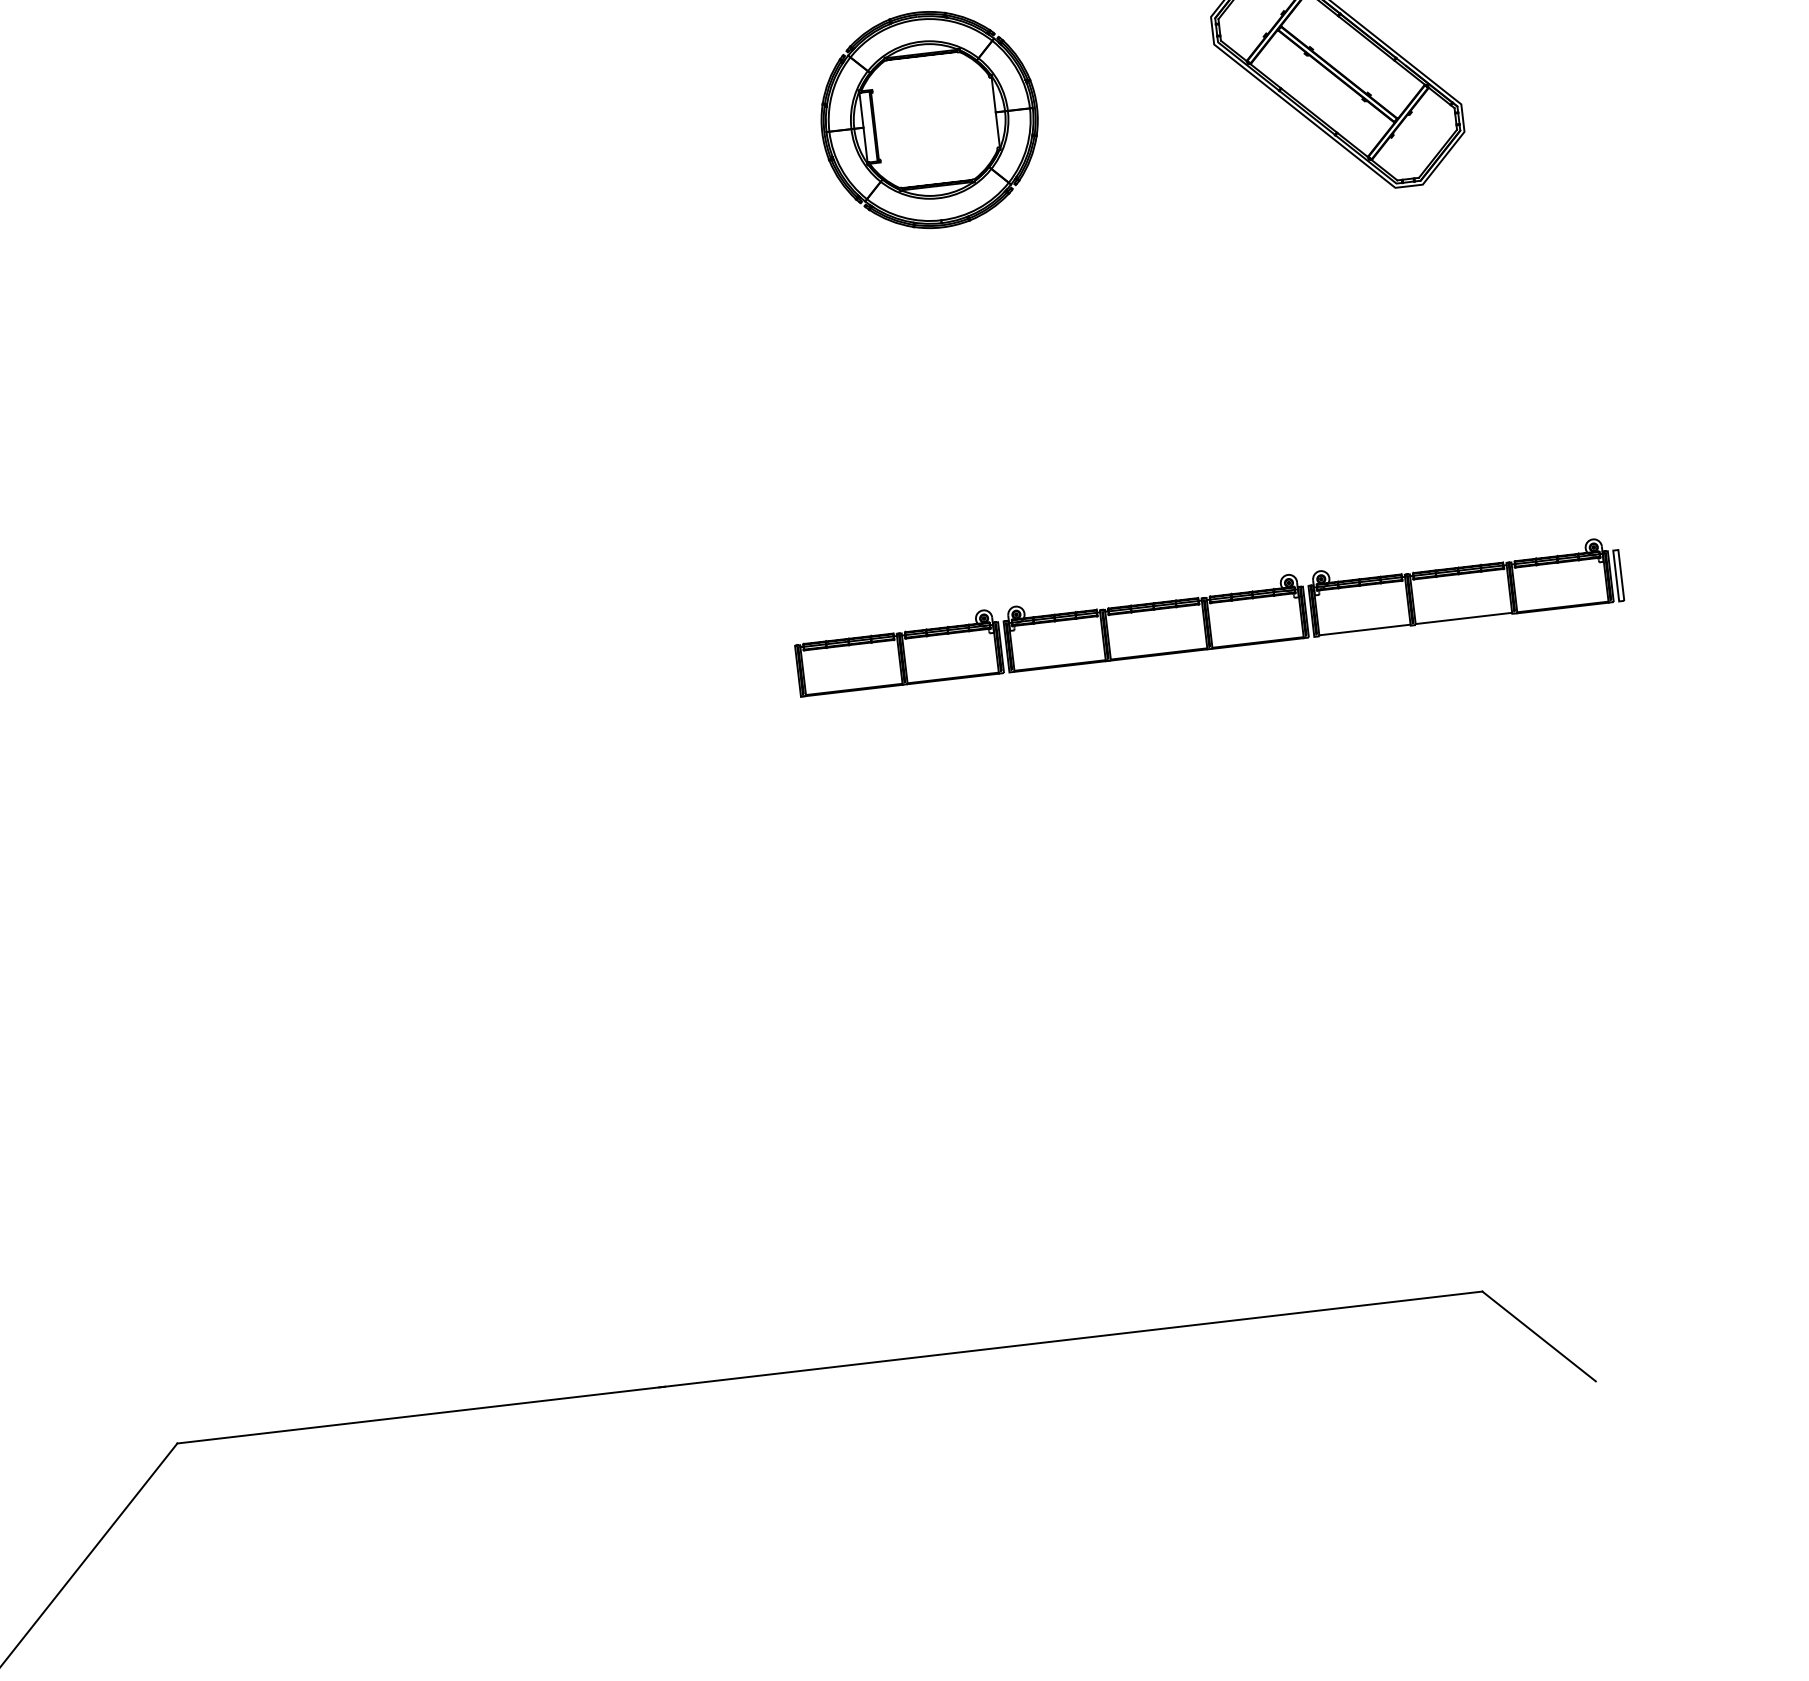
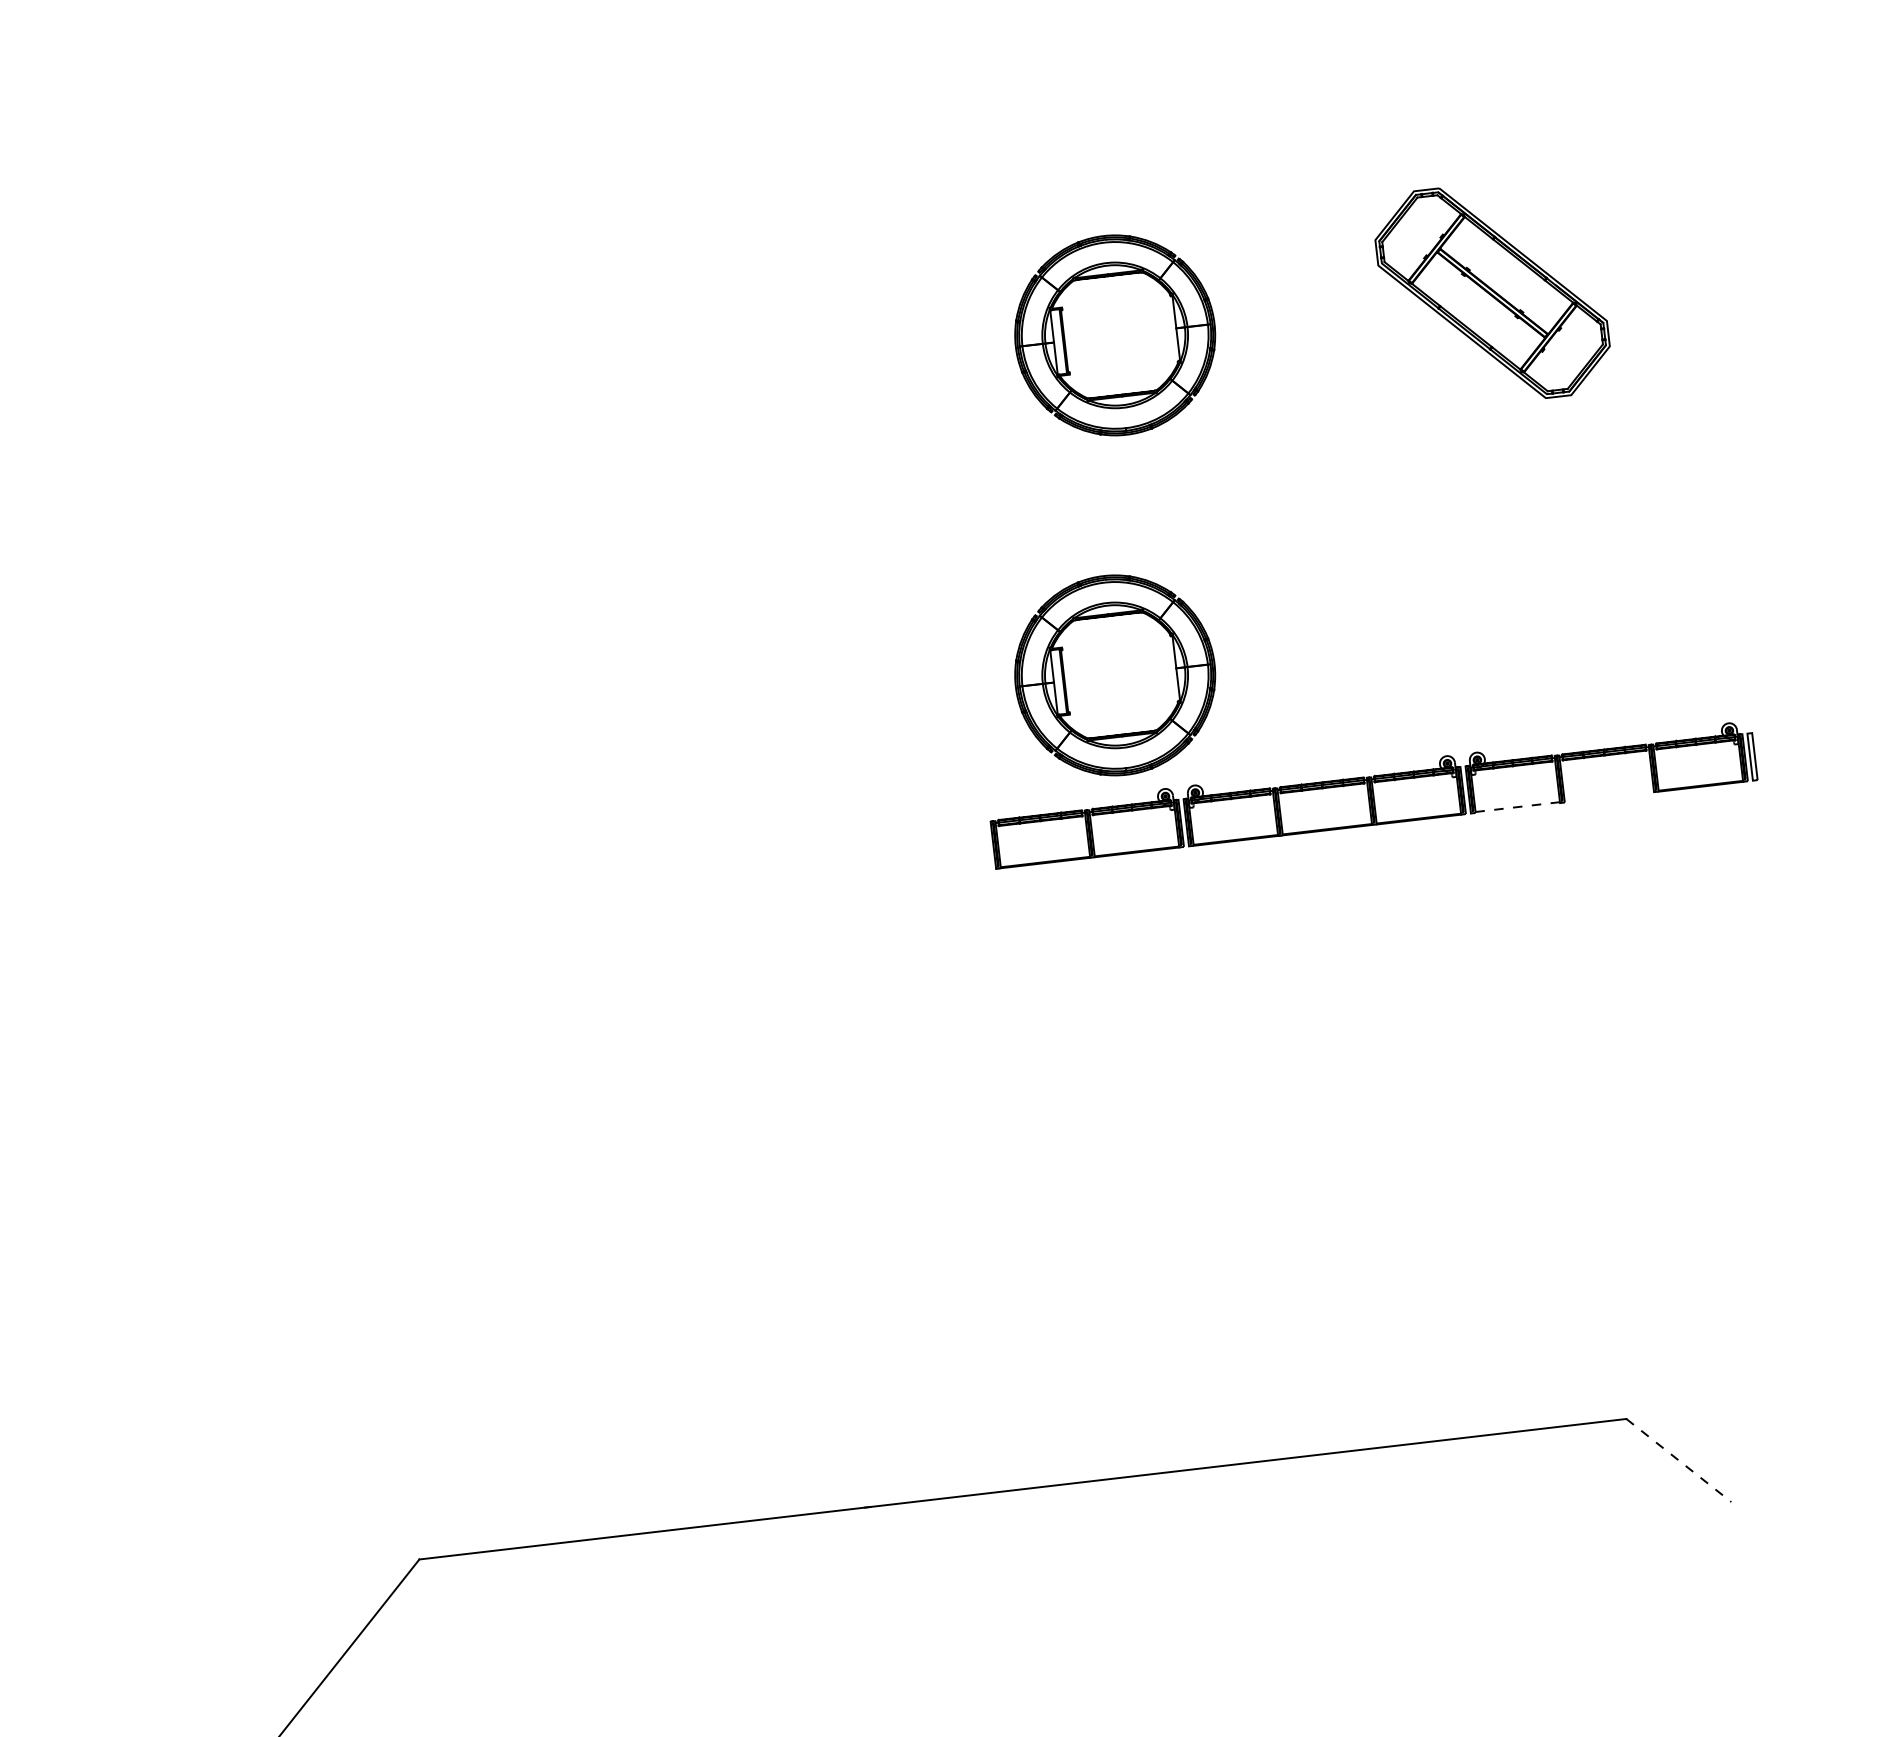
part: (930, 487) -> (1115, 675), added
line: (1463, 618) -> (1608, 796), removed
line: (1364, 630) -> (1517, 807), solid -> dashed
line: (1538, 1336) -> (1678, 1460), solid -> dashed

